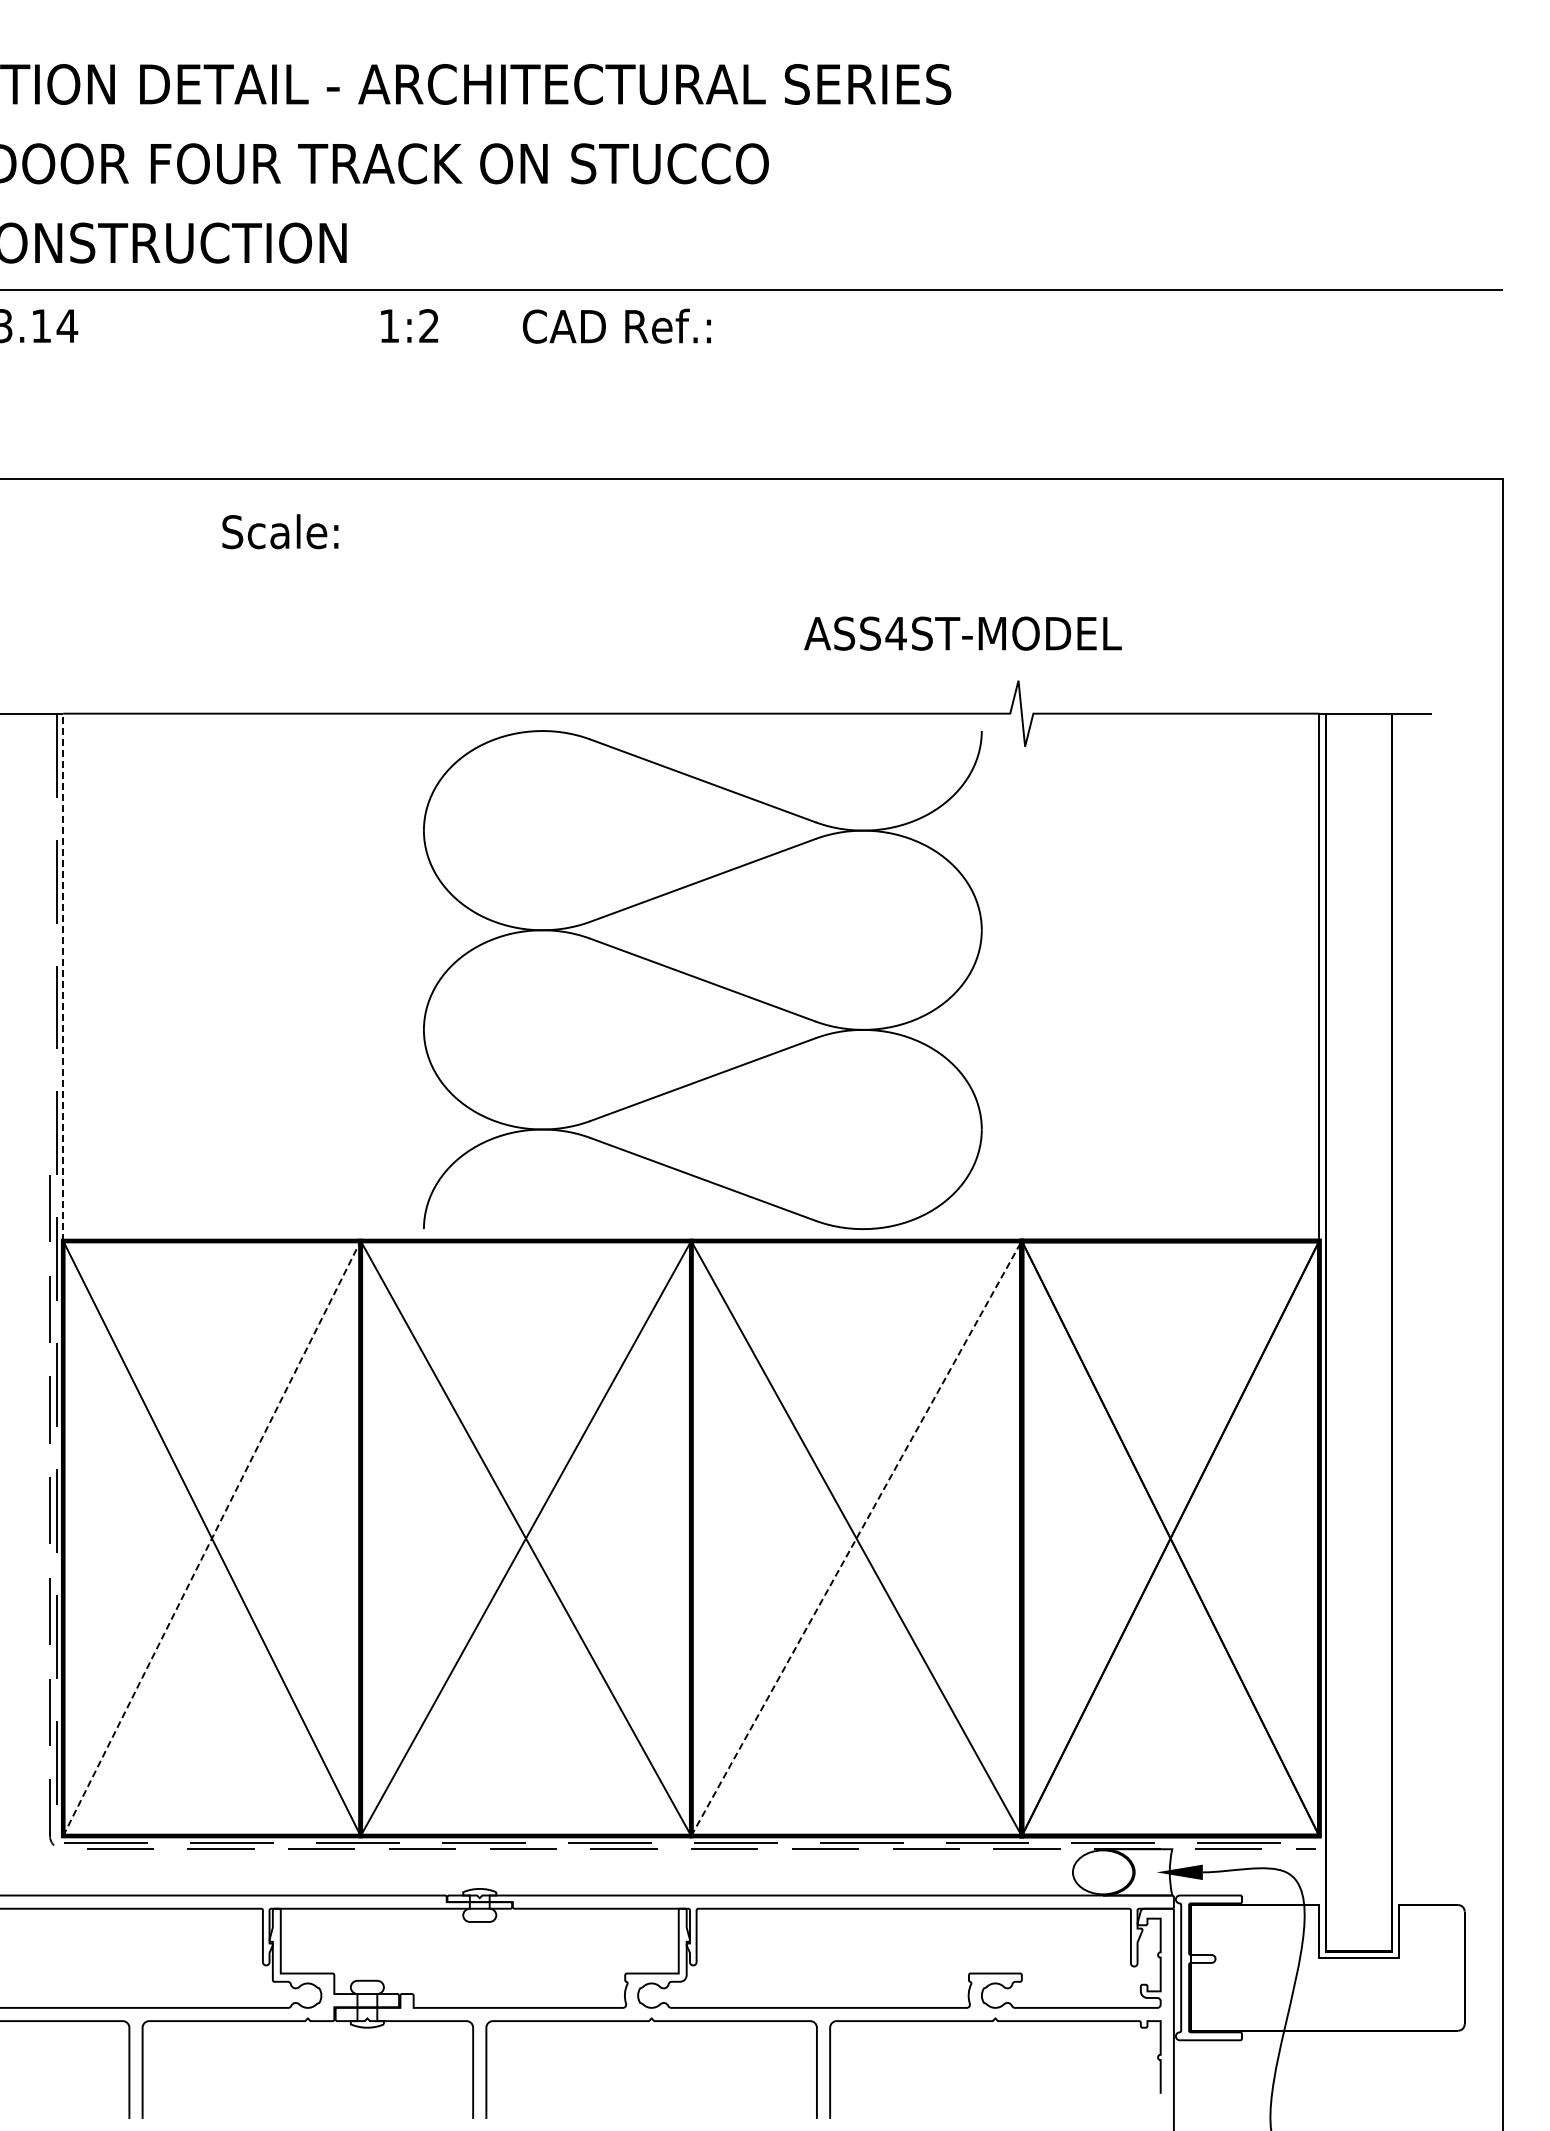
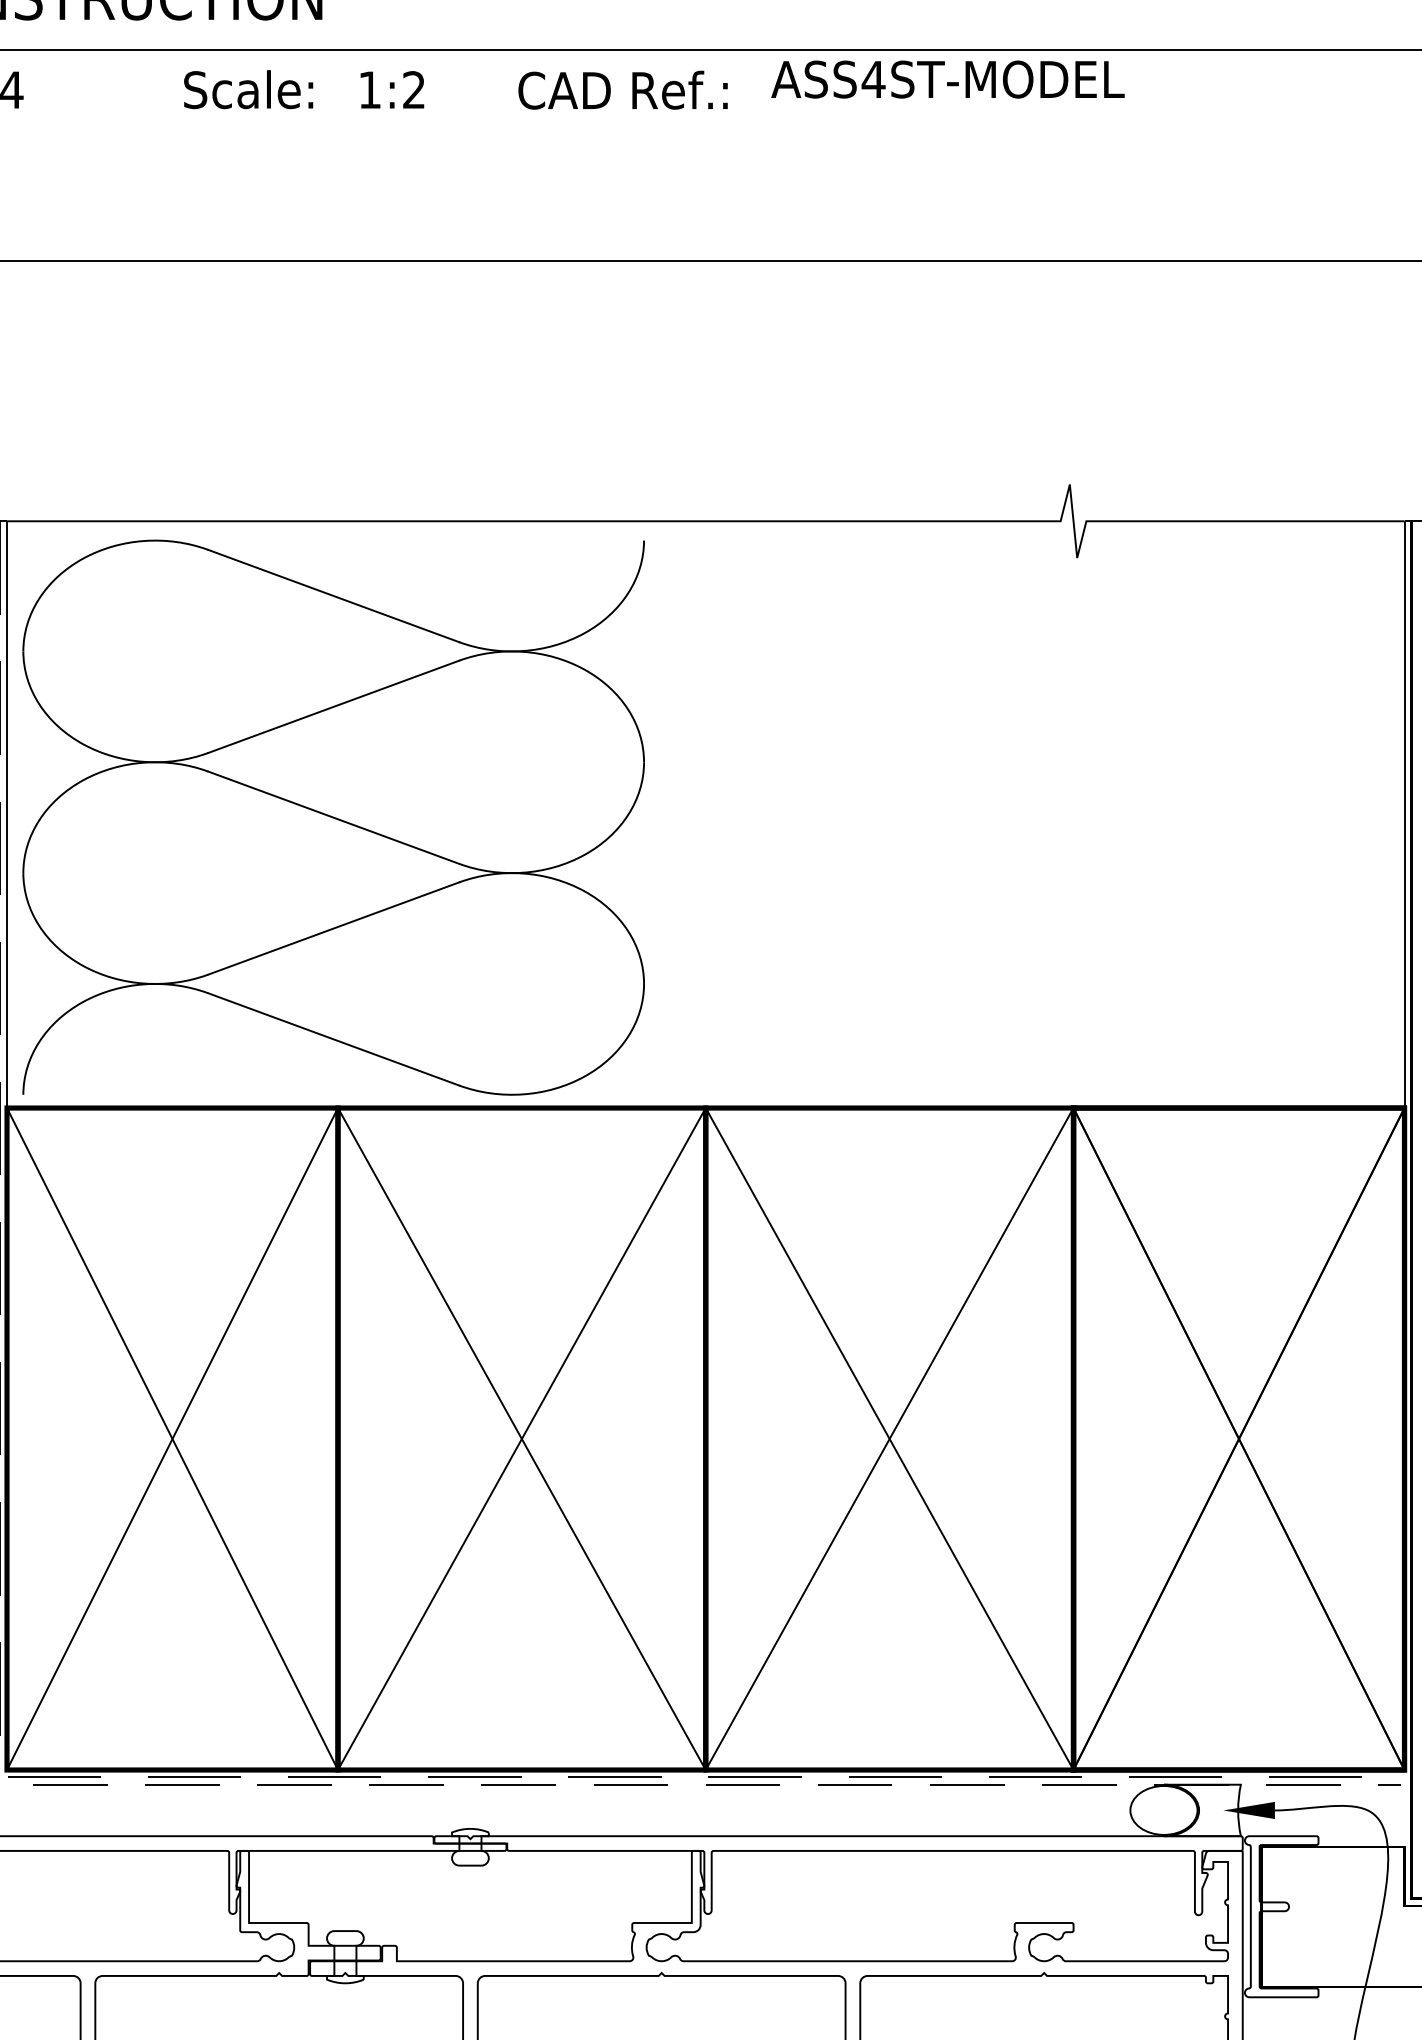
text: (280, 531) -> (248, 89), moved
text: (962, 633) -> (947, 79), moved
line: (63, 977) -> (7, 814), dashed -> solid
part: (702, 979) -> (333, 817), moved
line: (211, 1538) -> (171, 1438), dashed -> solid
line: (856, 1538) -> (889, 1438), dashed -> solid

